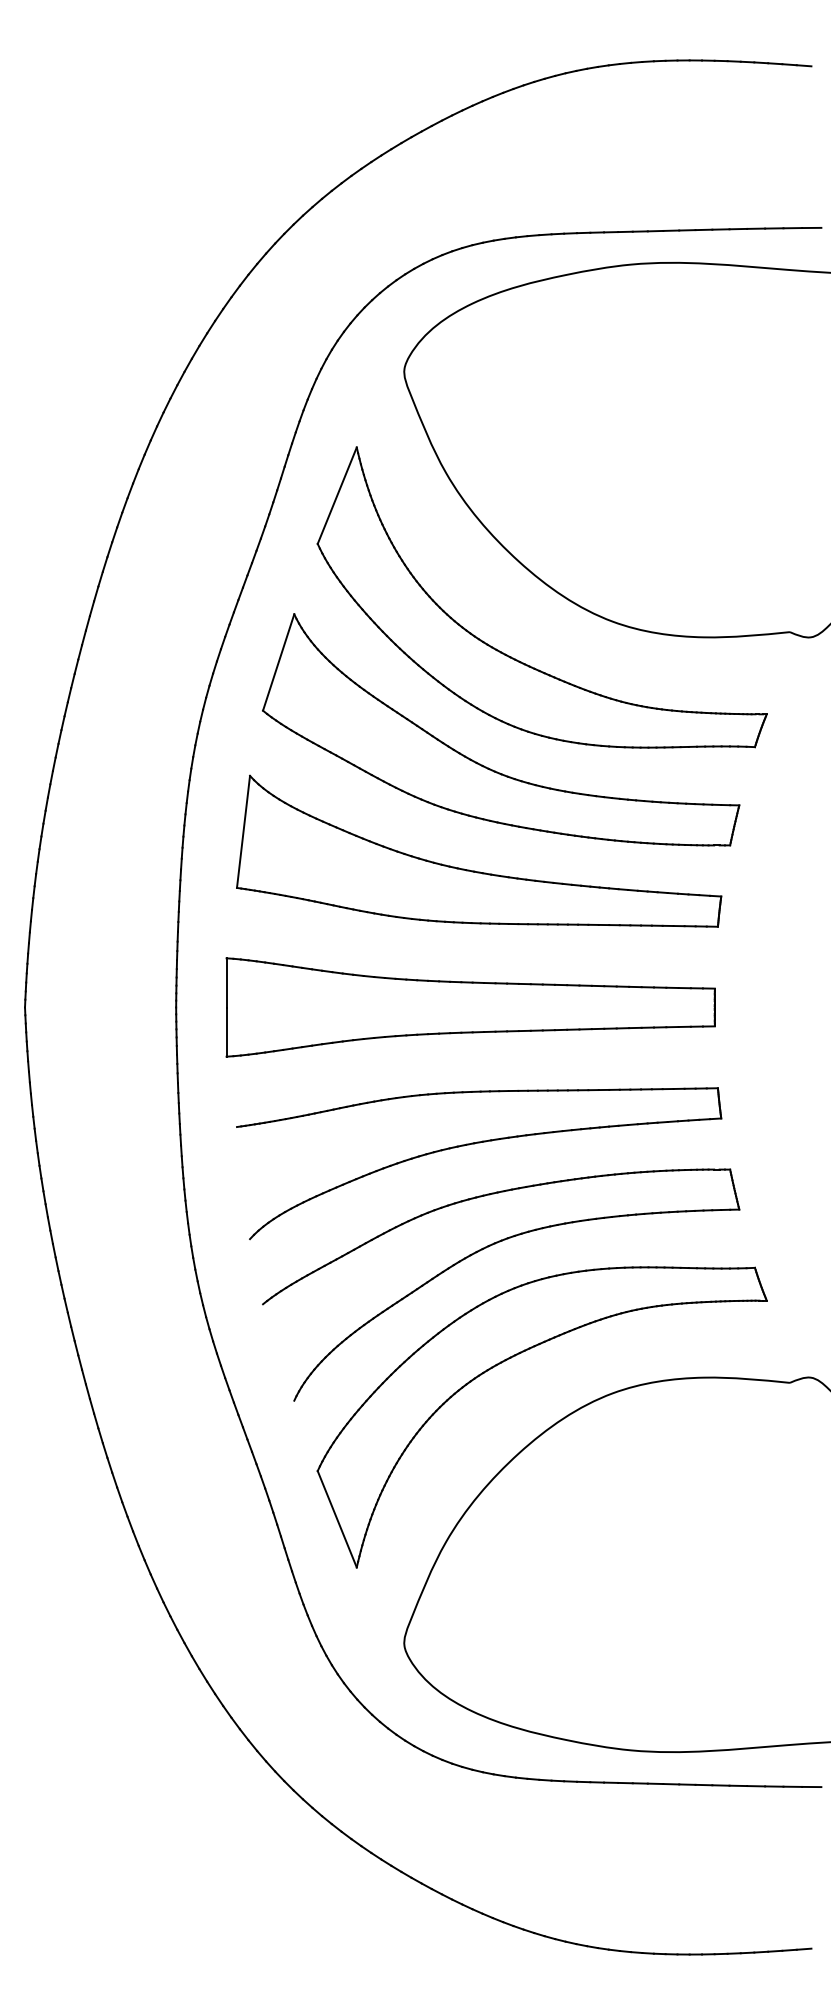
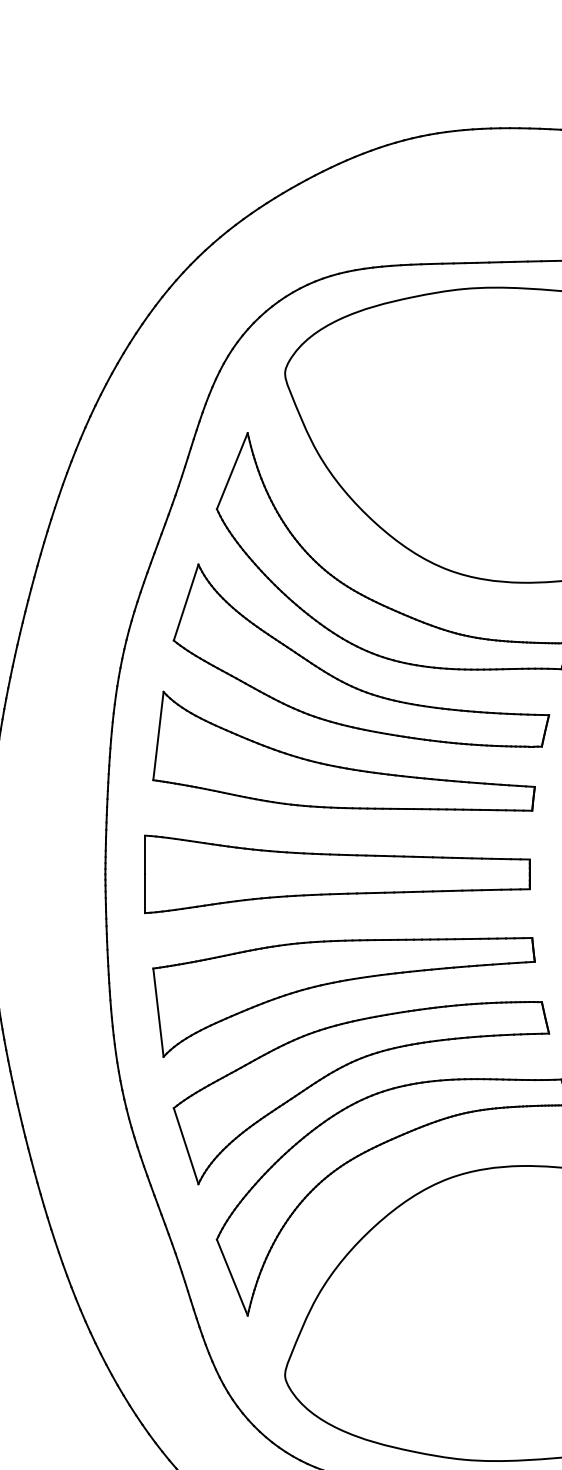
line: (243, 1183) -> (158, 1013), added
line: (278, 1352) -> (186, 1146), added

